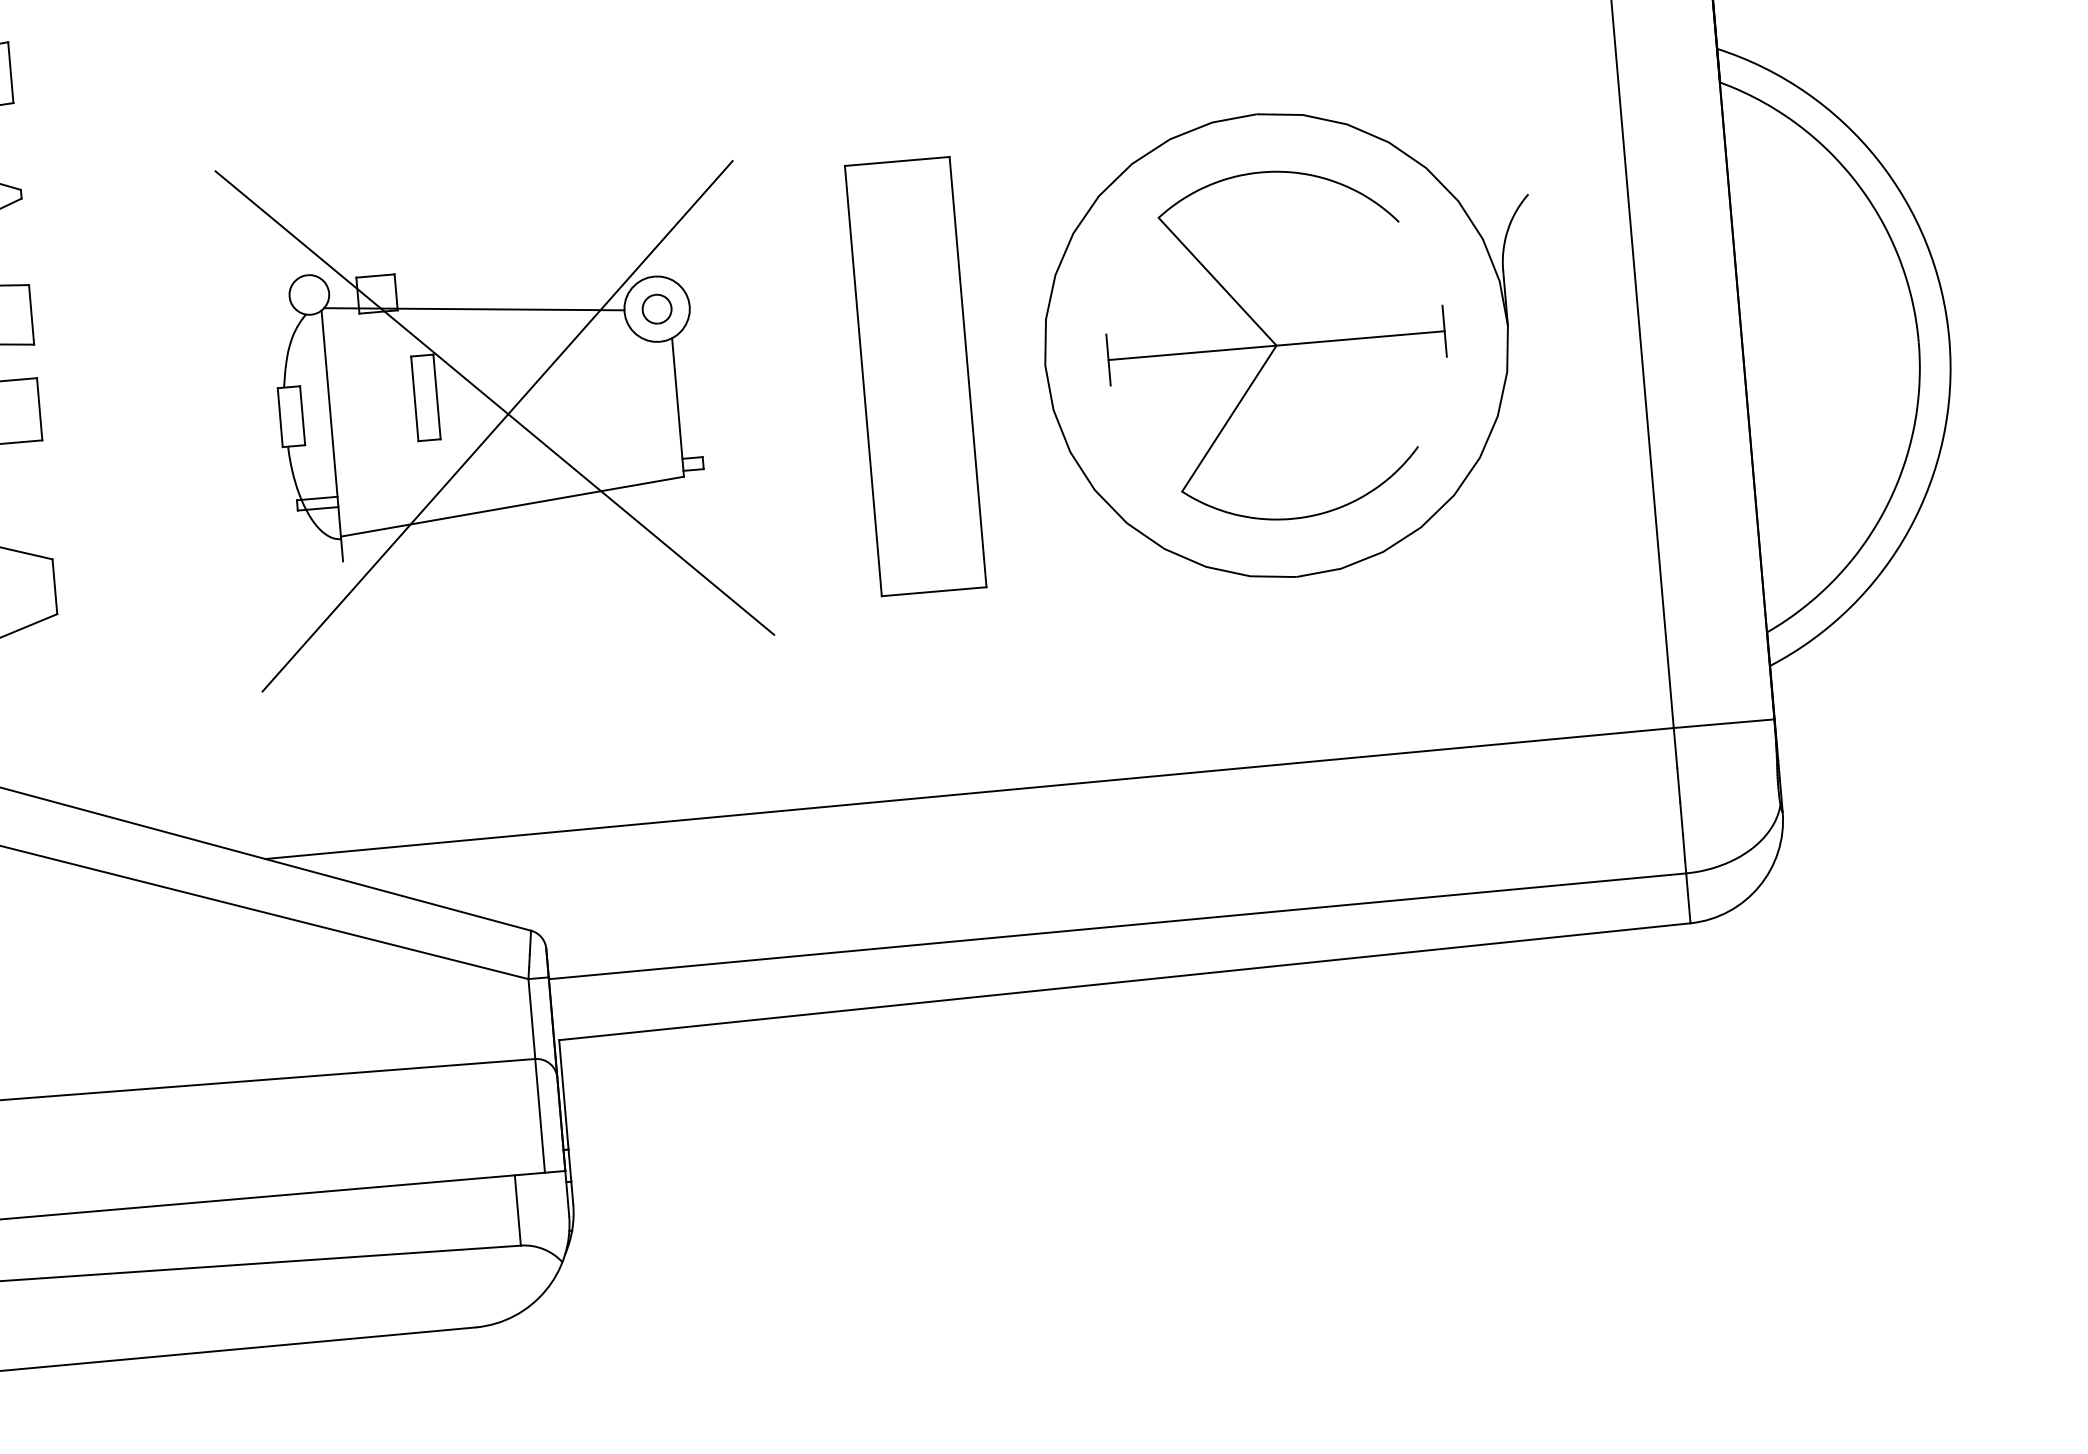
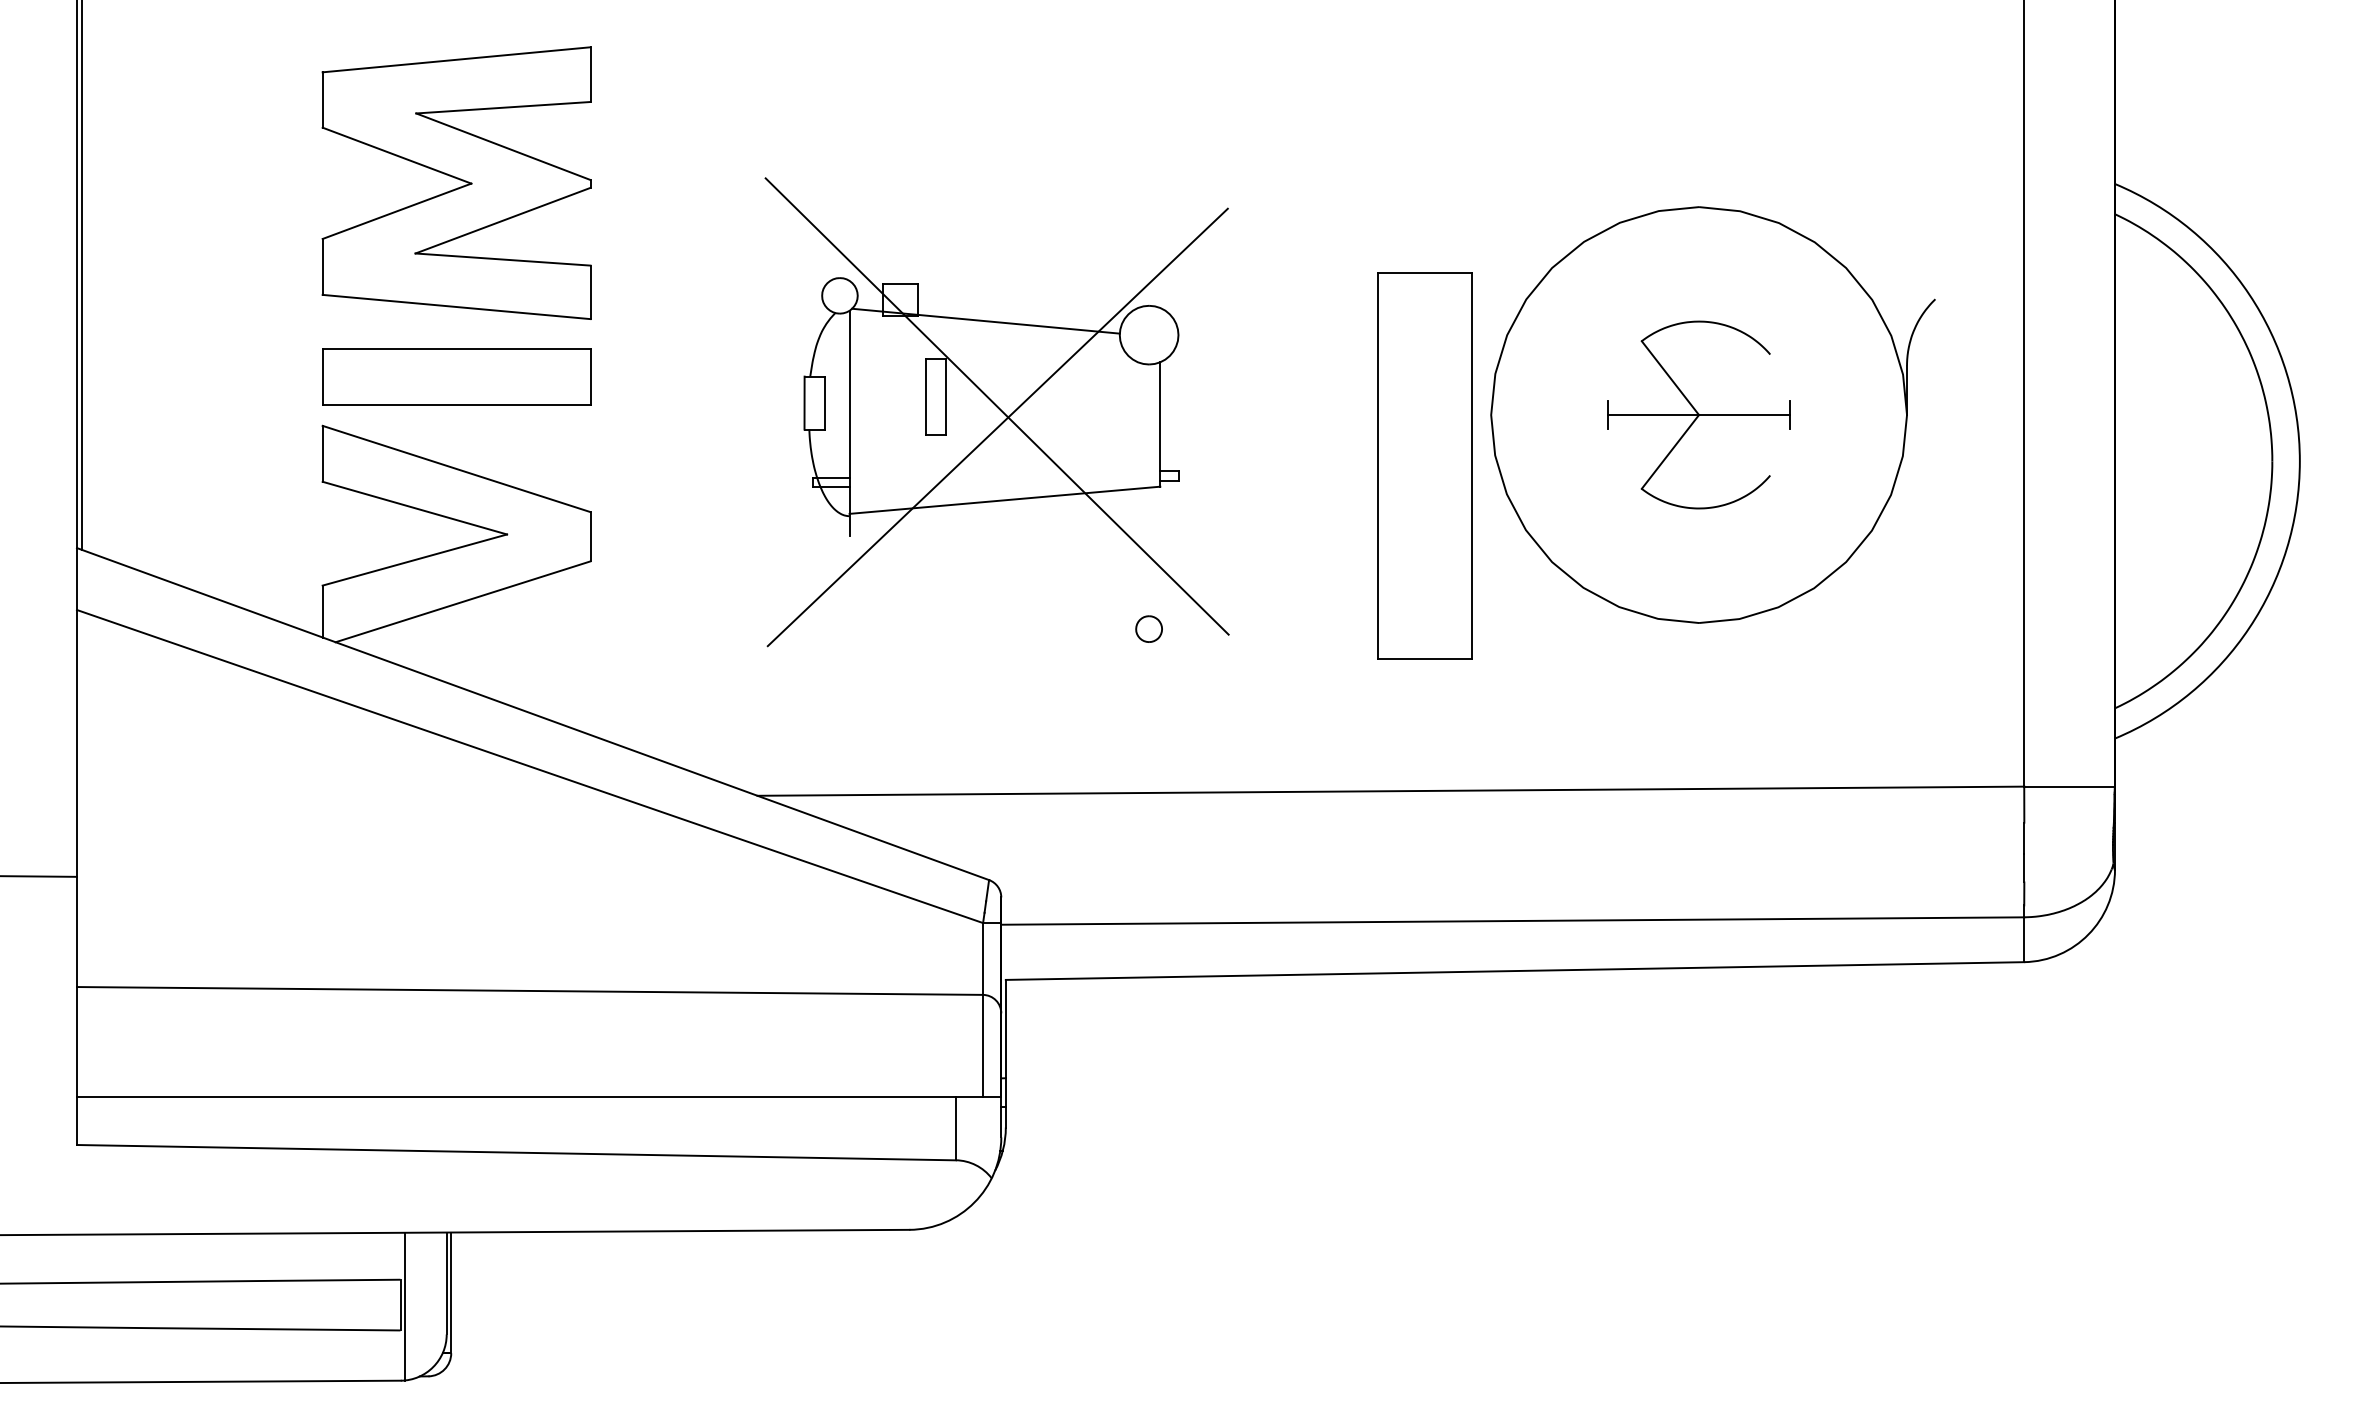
part: (656, 308) -> (1148, 628), moved
part: (1275, 345) -> (1698, 414), size x0.6
part: (915, 375) -> (1424, 465), moved

